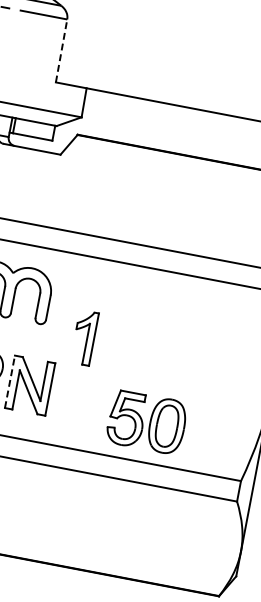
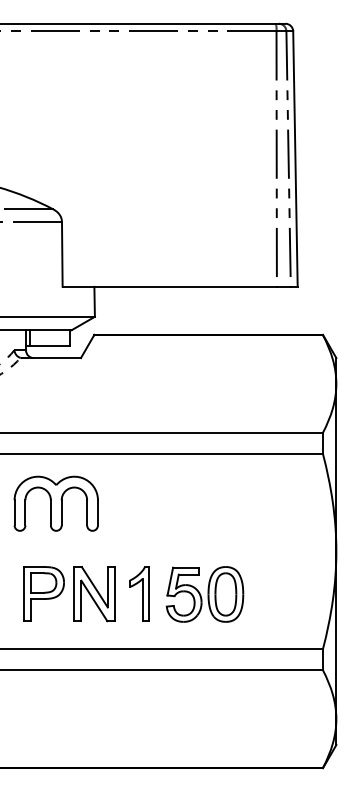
line: (61, 50) -> (62, 253), dashed -> solid
part: (84, 337) -> (139, 593), moved
line: (9, 381) -> (73, 593), dashed -> solid
part: (146, 422) -> (204, 594), moved

